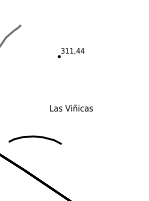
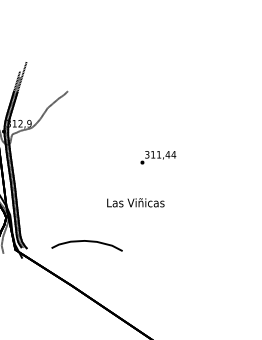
text: (71, 52) -> (158, 157), moved

